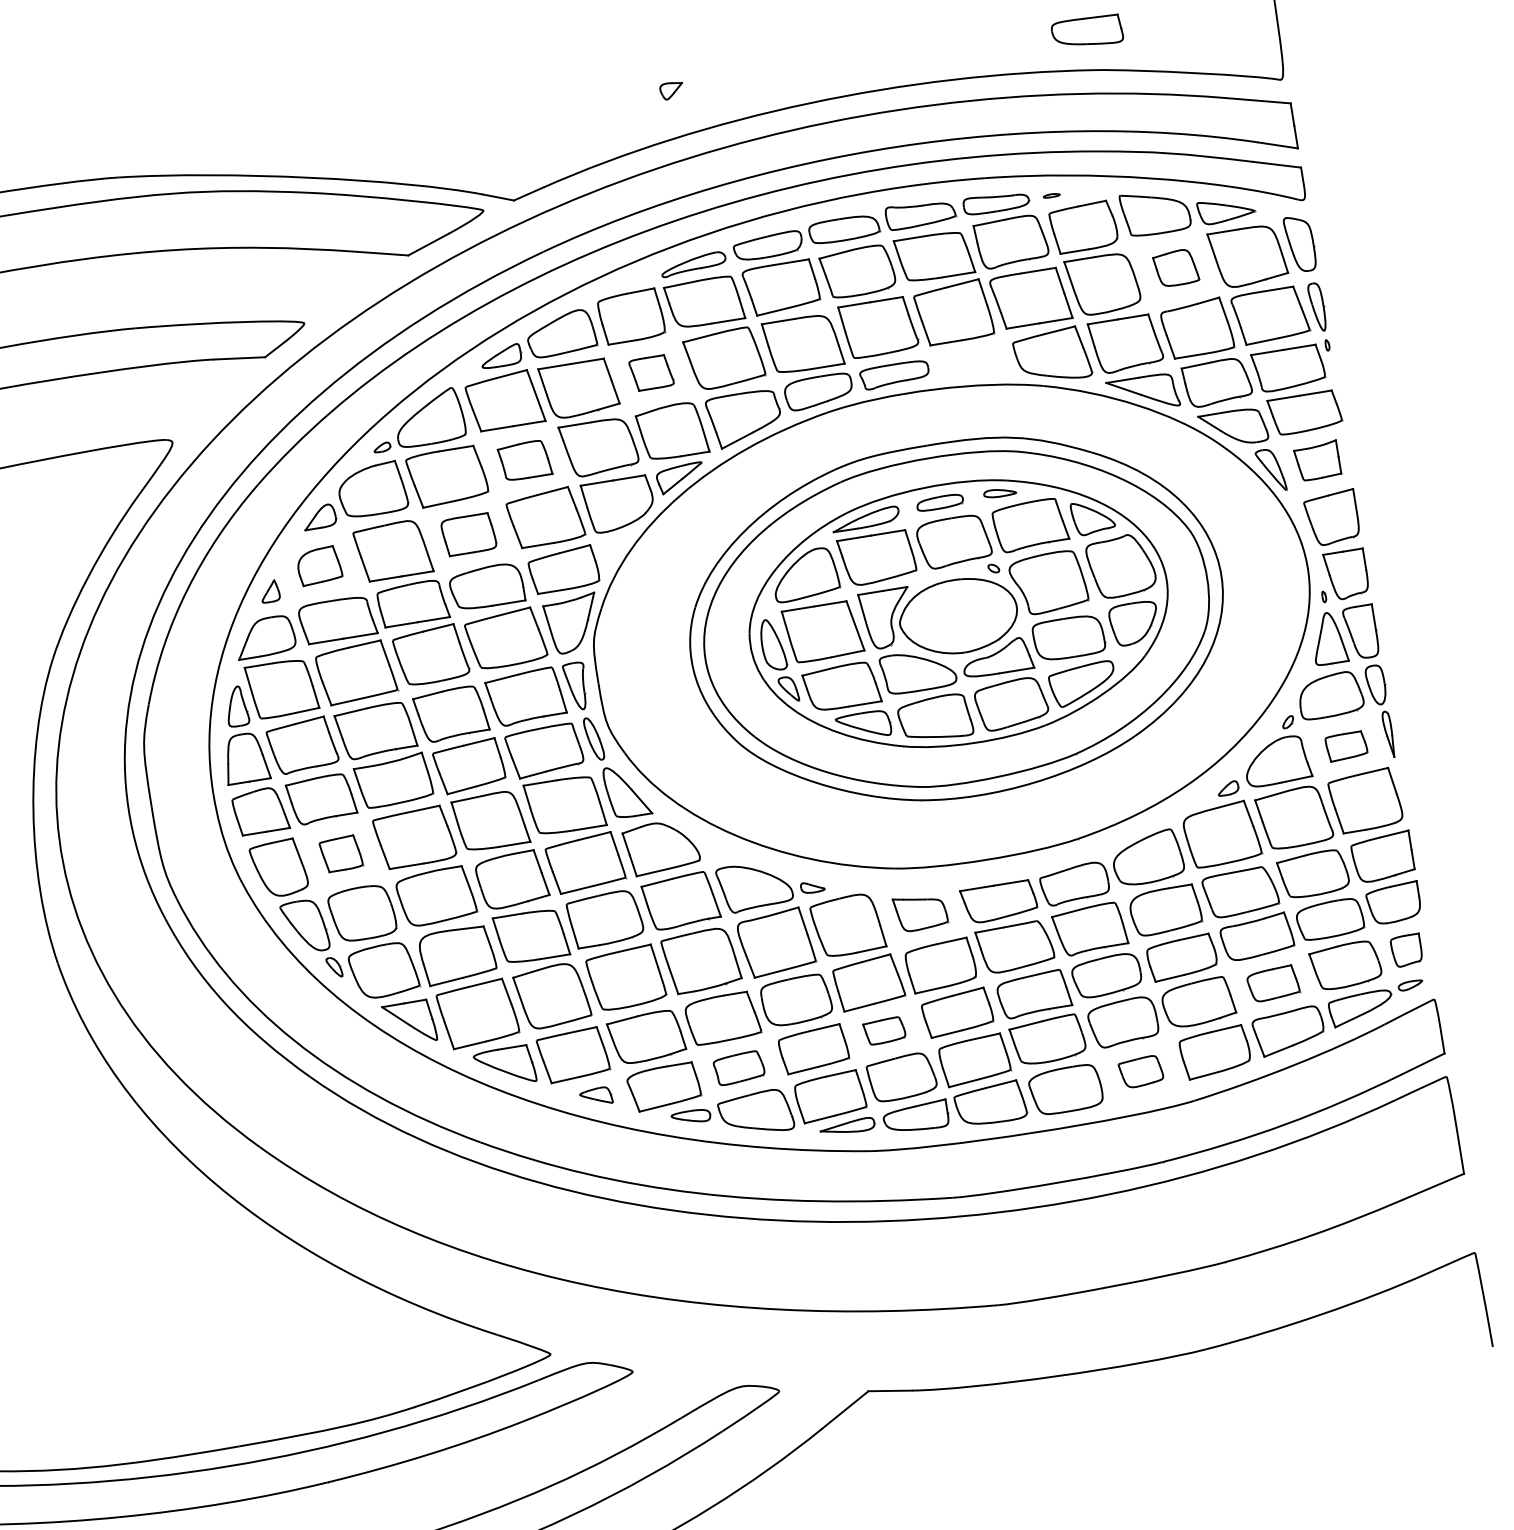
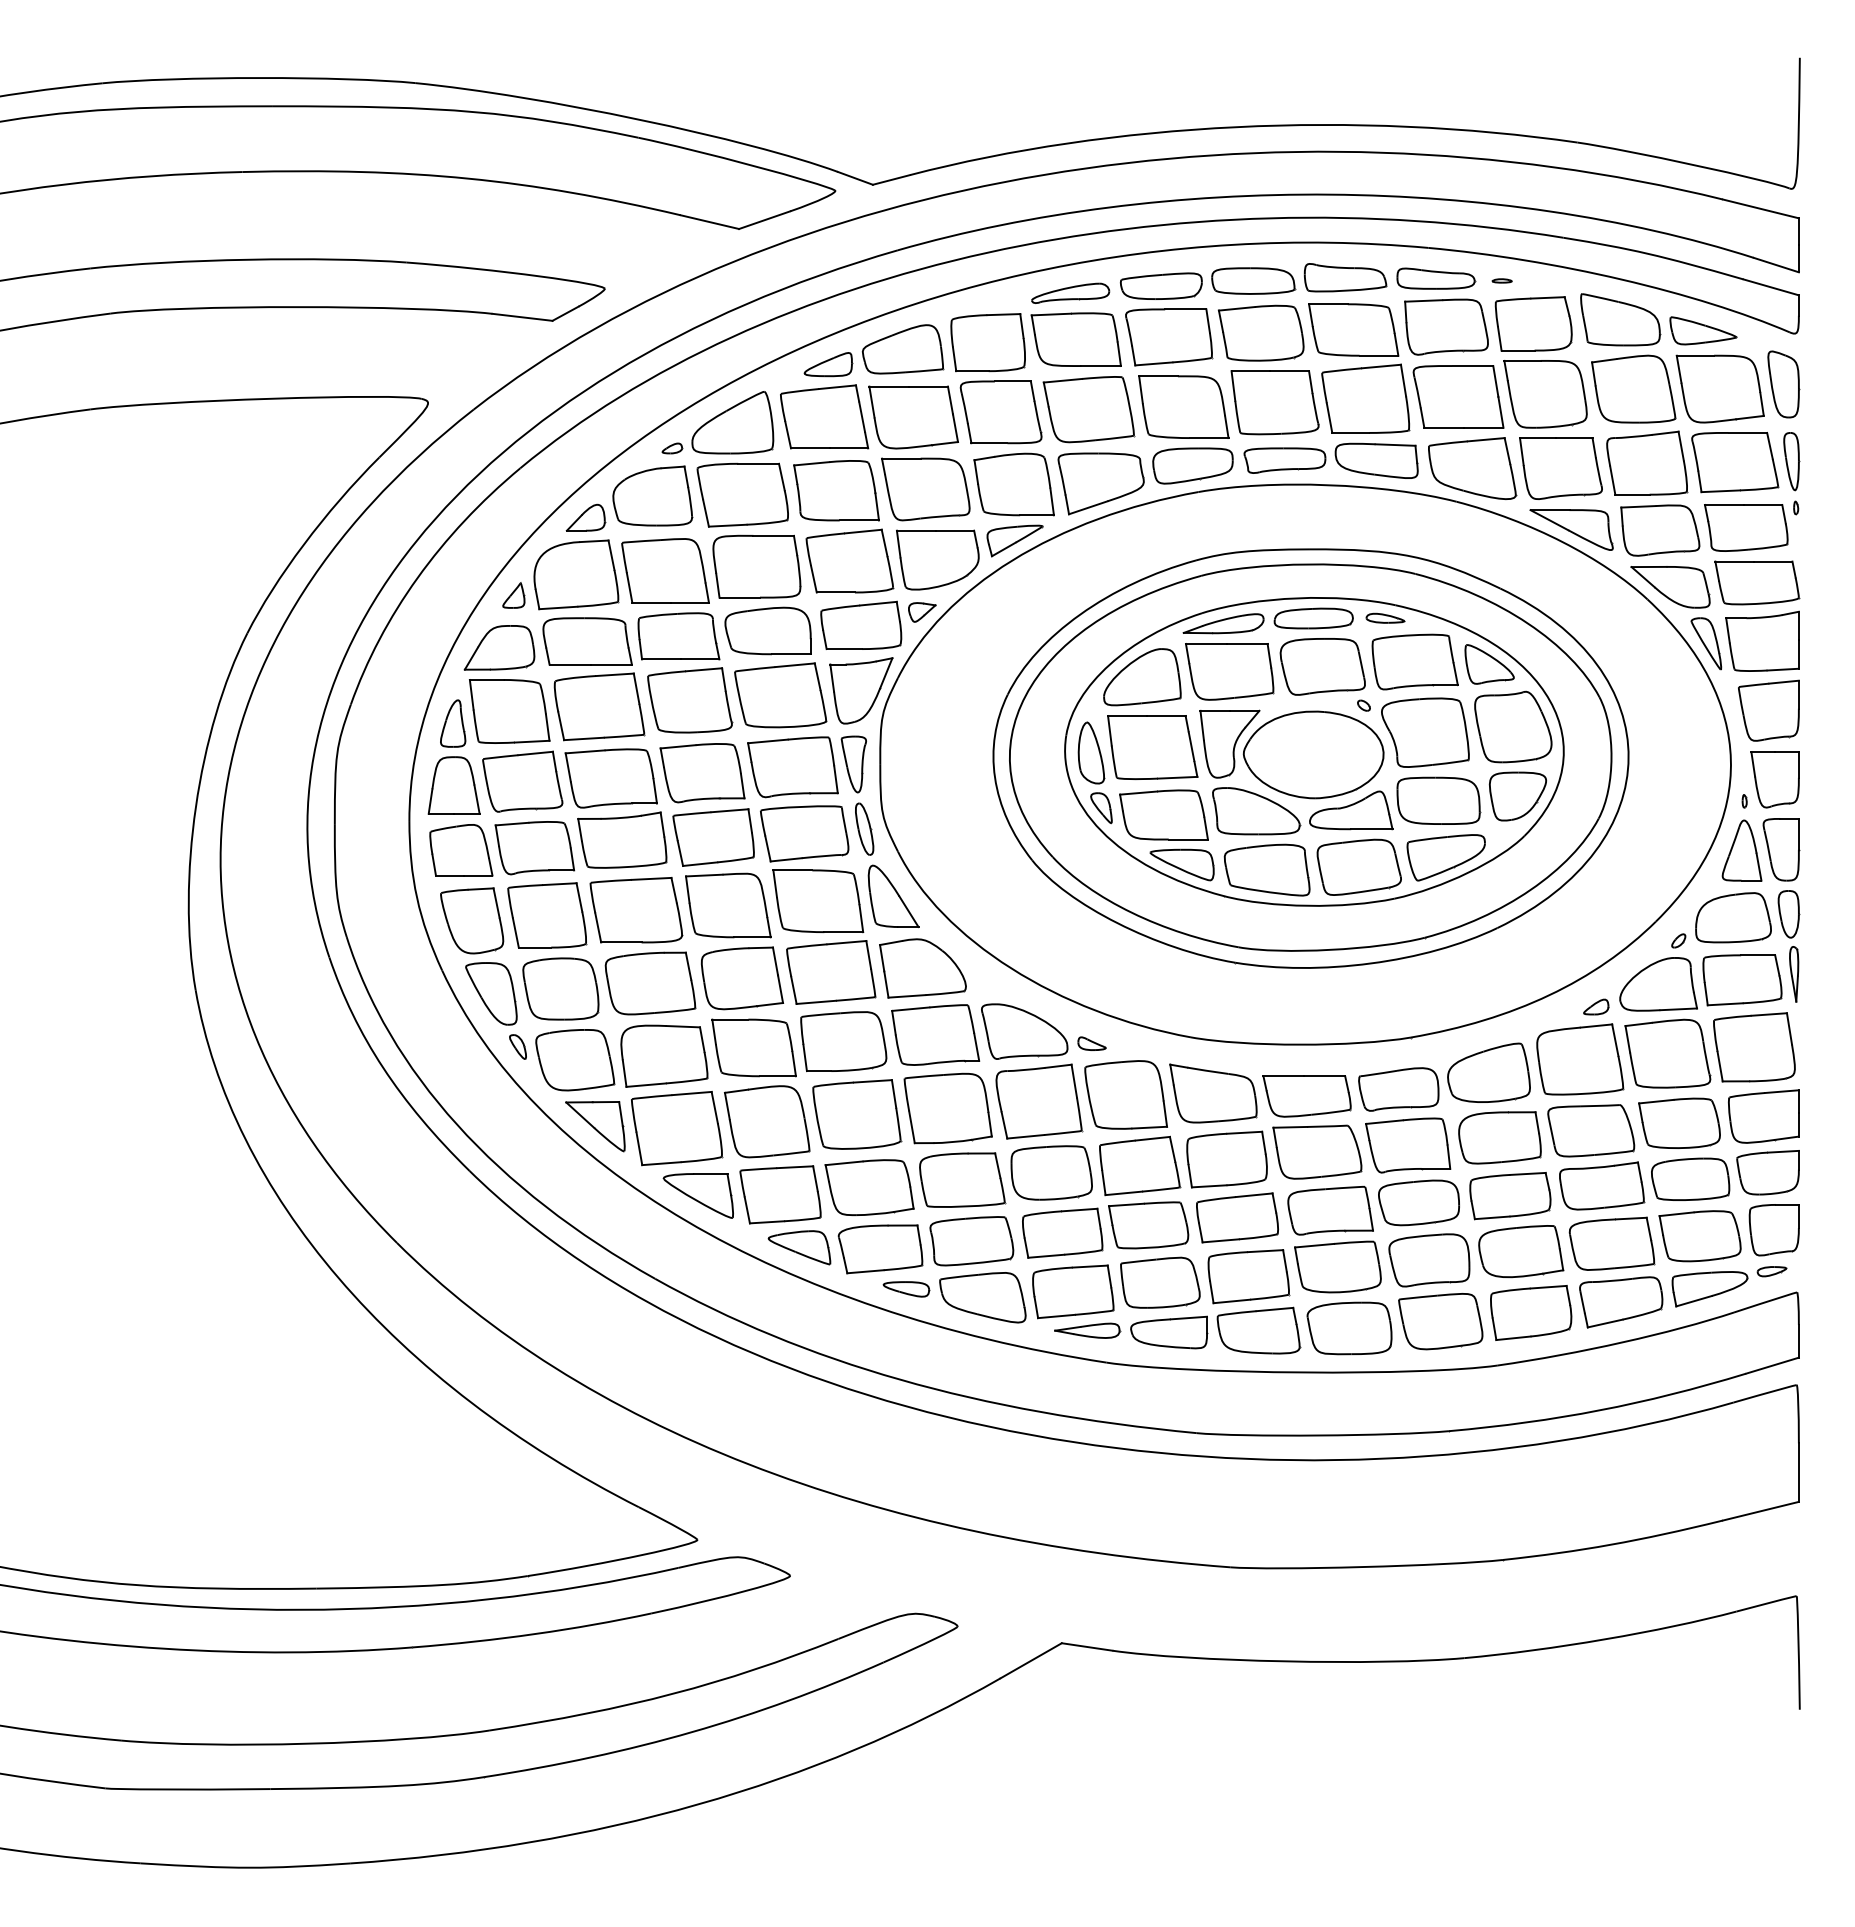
part: (1087, 32) -> (1376, 460), moved
part: (672, 90) -> (922, 612), moved
part: (1175, 267) -> (1633, 388), size x1.67
part: (651, 373) -> (1000, 412), size x1.67
part: (524, 460) -> (836, 490), size x1.43
part: (1317, 460) -> (1762, 640), size x1.43
part: (939, 502) -> (1313, 618), size x1.43
part: (468, 534) -> (756, 566), size x1.43
part: (319, 565) -> (576, 574), size x1.67
part: (1346, 746) -> (1742, 980), size x1.67
part: (341, 853) -> (547, 915), size x1.67
part: (920, 912) -> (1213, 1093), size x1.43
part: (1406, 950) -> (1773, 1230), size x1.43
part: (1272, 983) -> (1611, 1243), size x1.43
part: (884, 1031) -> (1148, 1225), size x1.67
part: (738, 1068) -> (971, 1241), size x1.43
part: (1140, 1071) -> (1440, 1321), size x1.67
part: (596, 1096) -> (799, 1247), size x1.67

